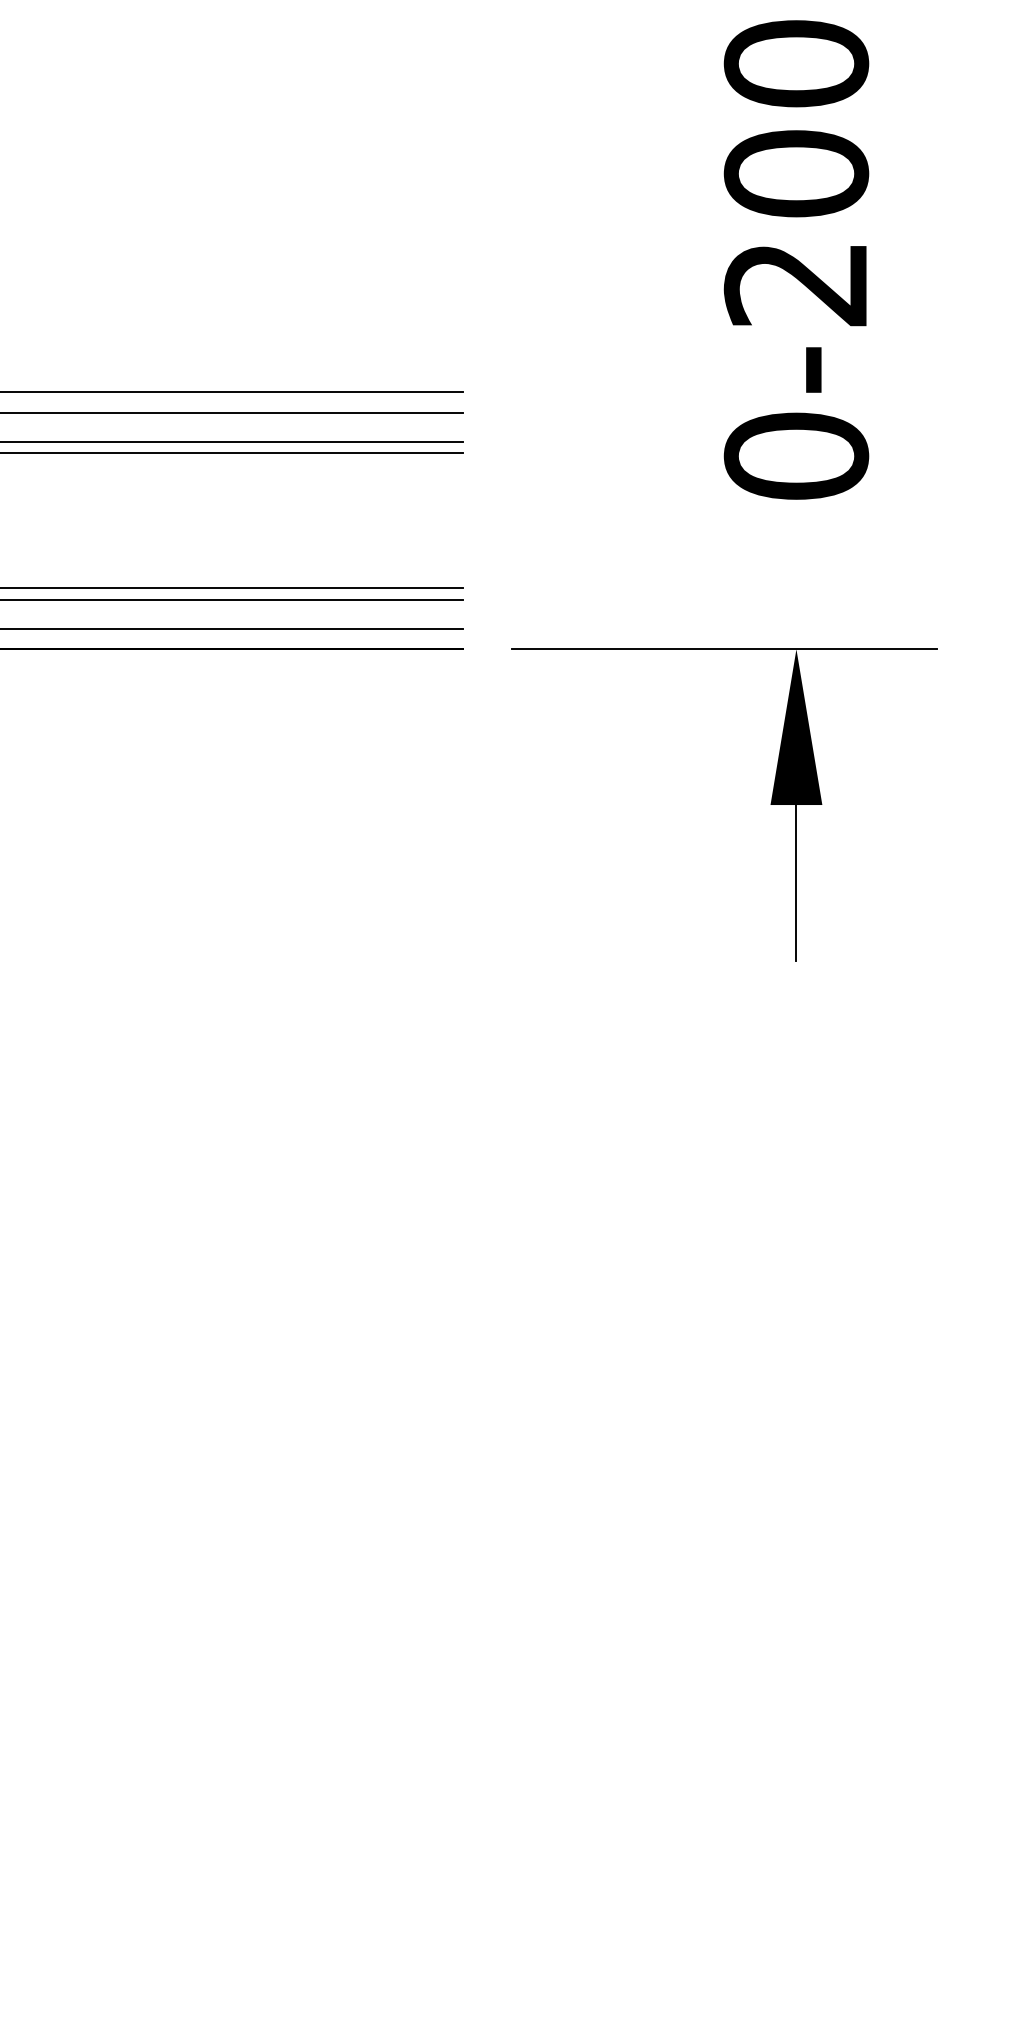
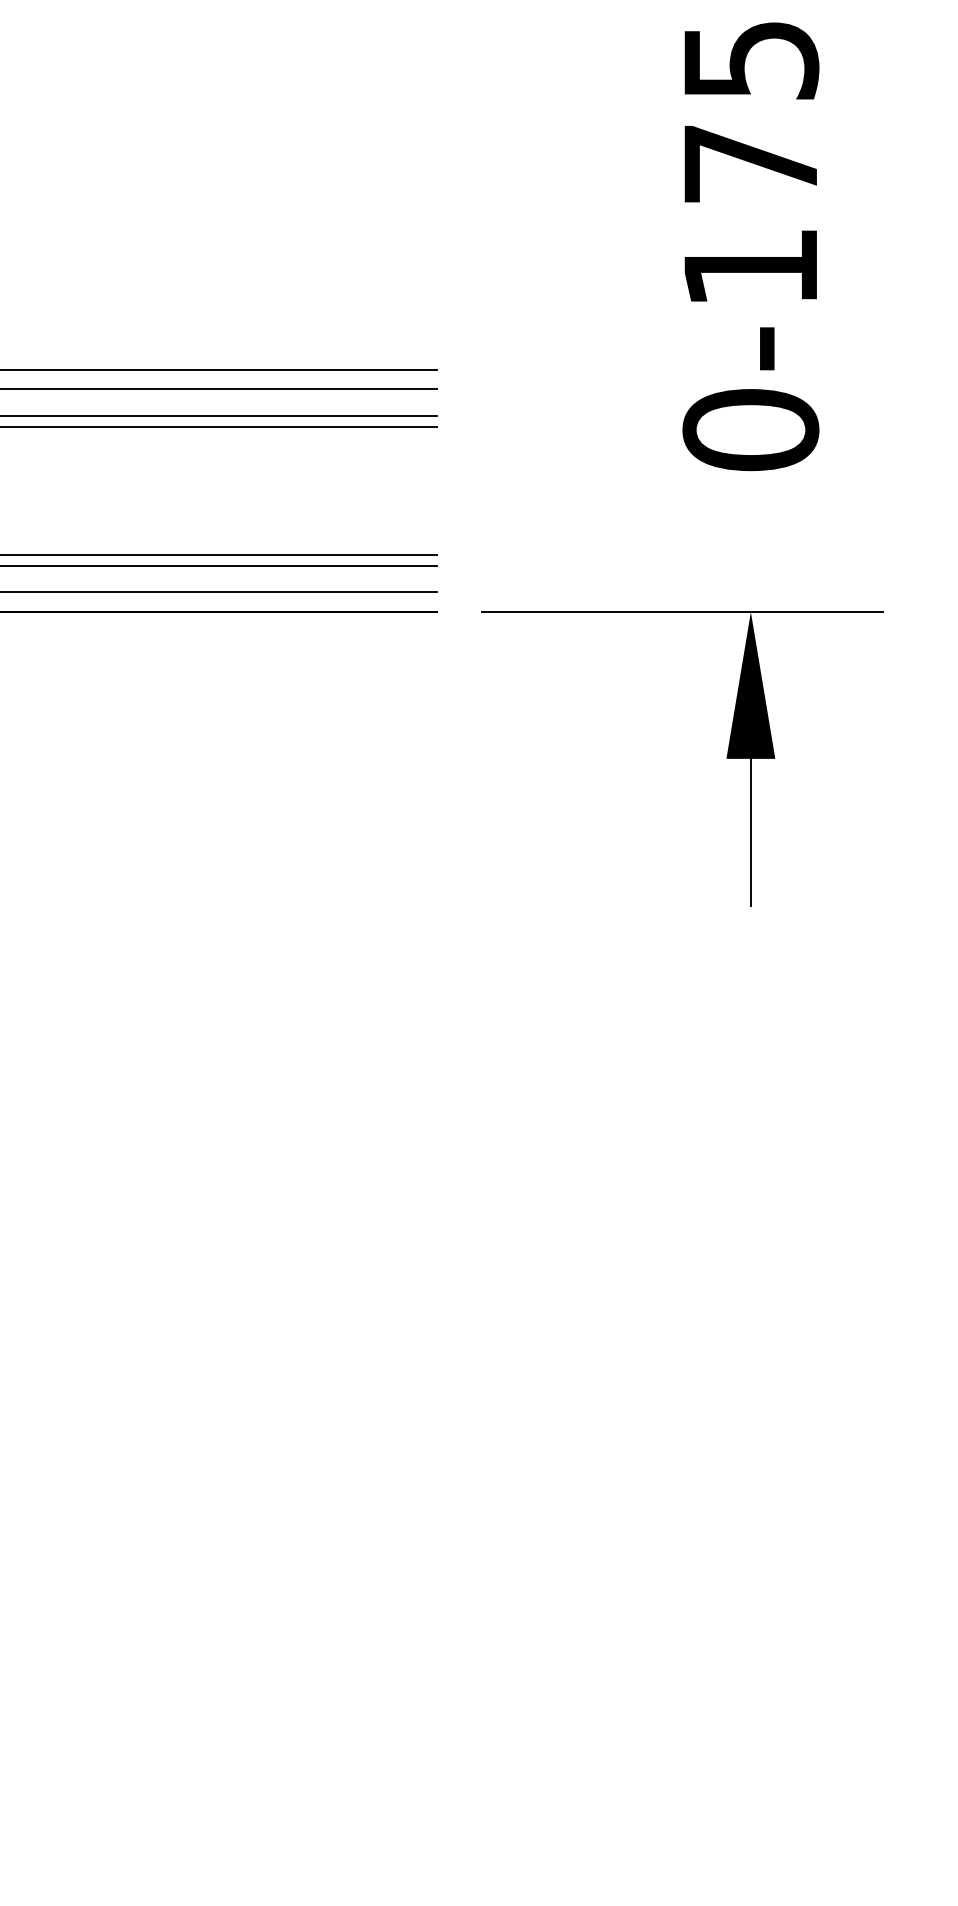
text: (796, 173) -> (750, 163), 0-200 -> 0-175

